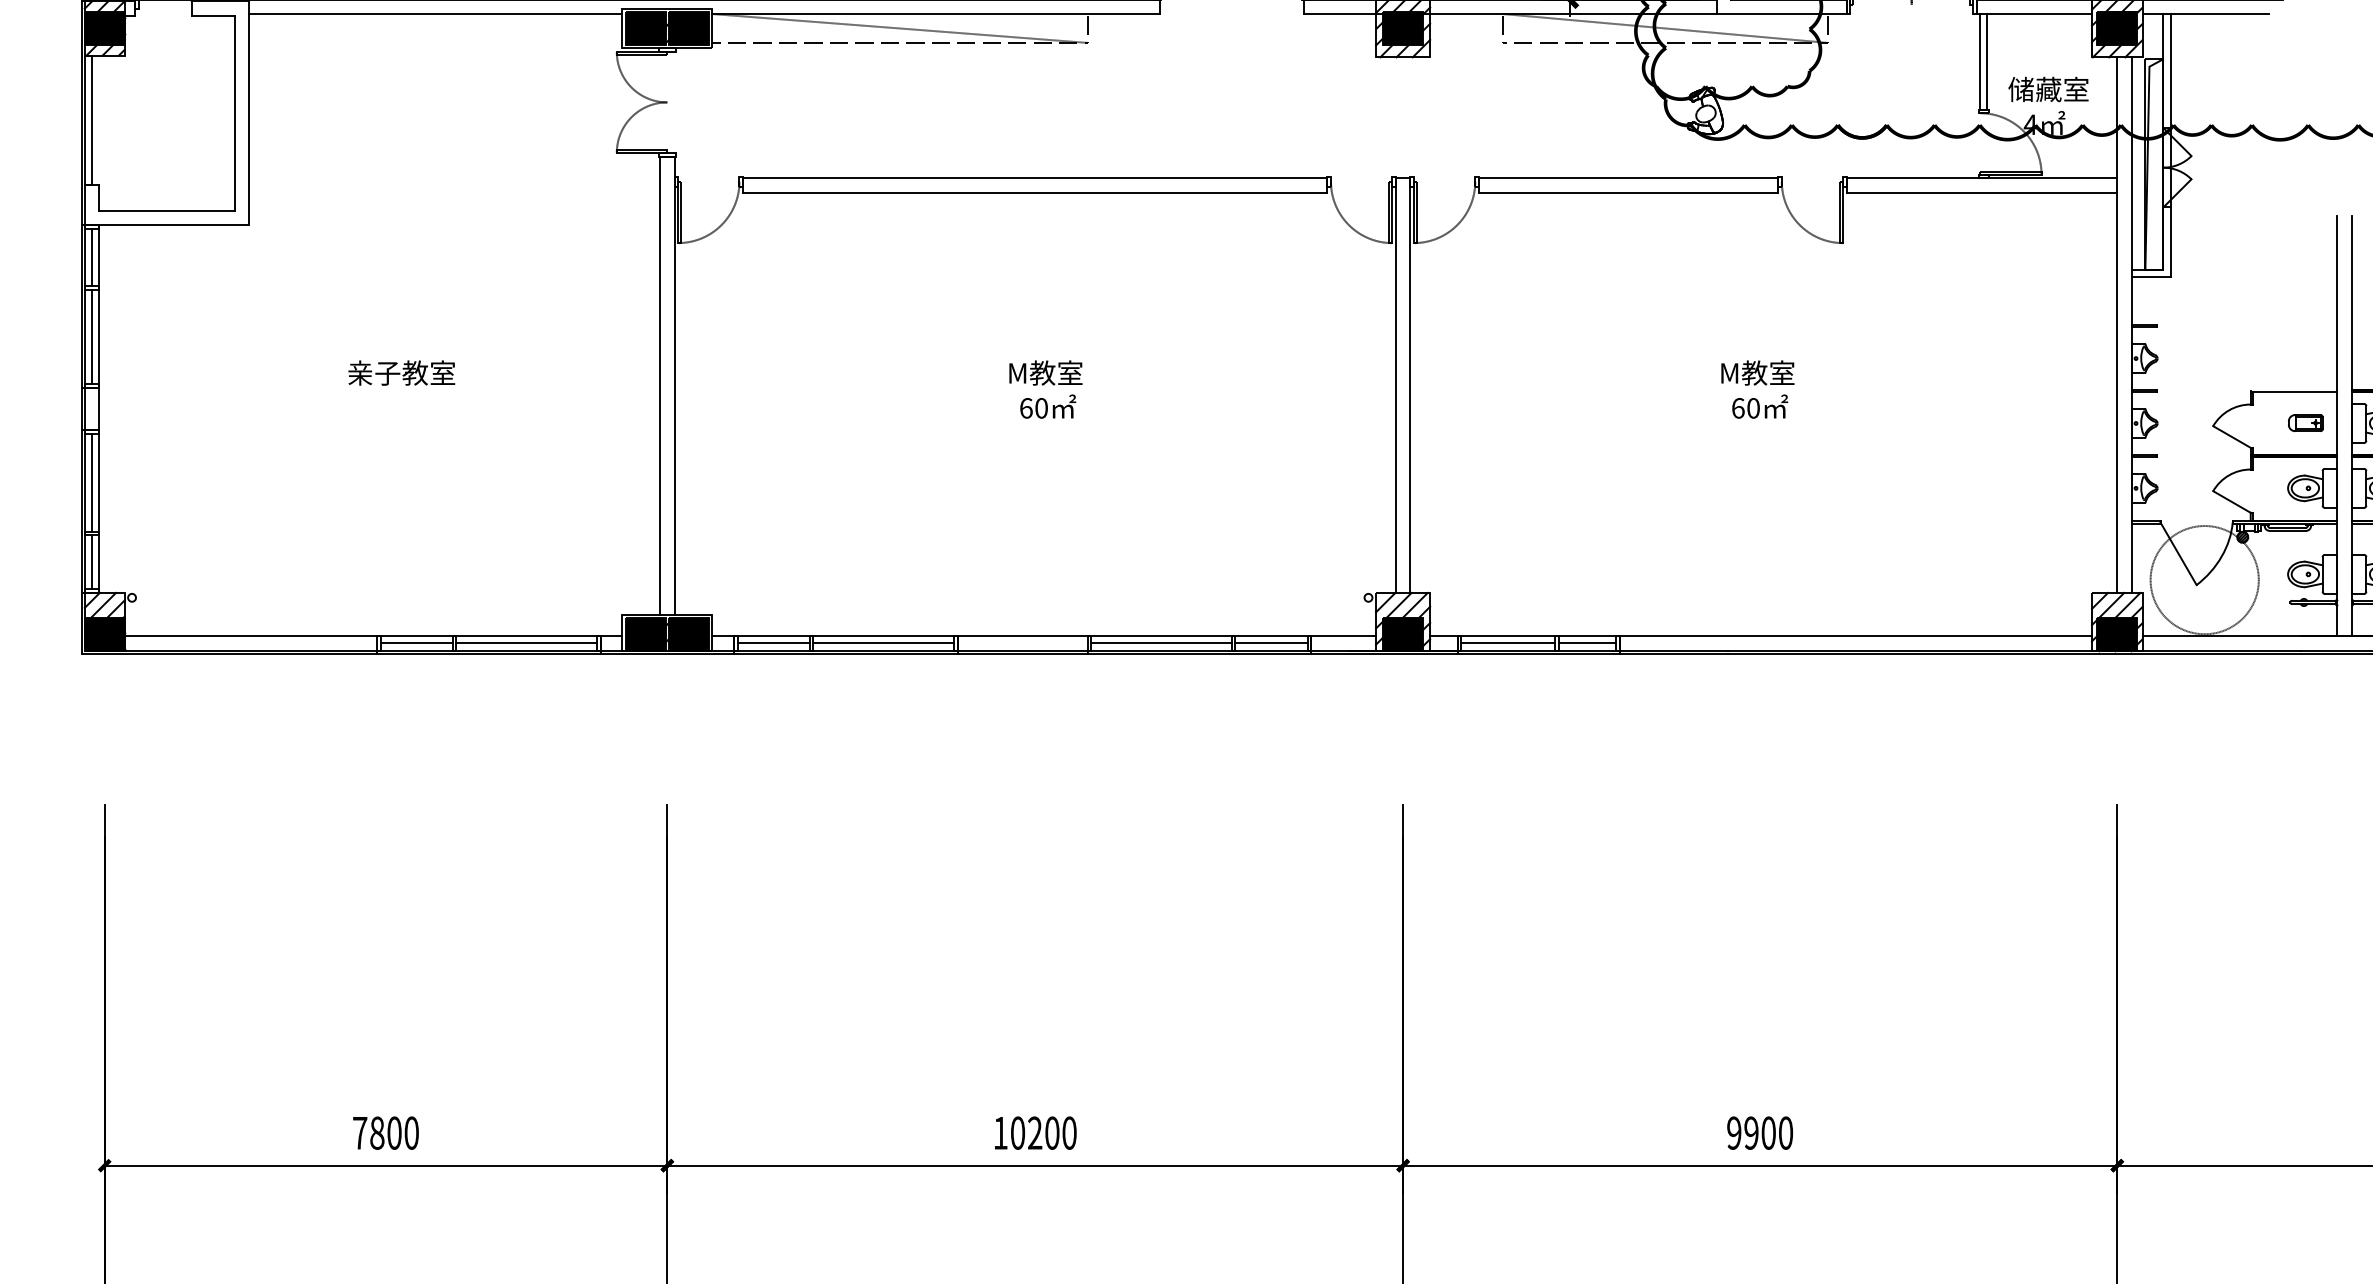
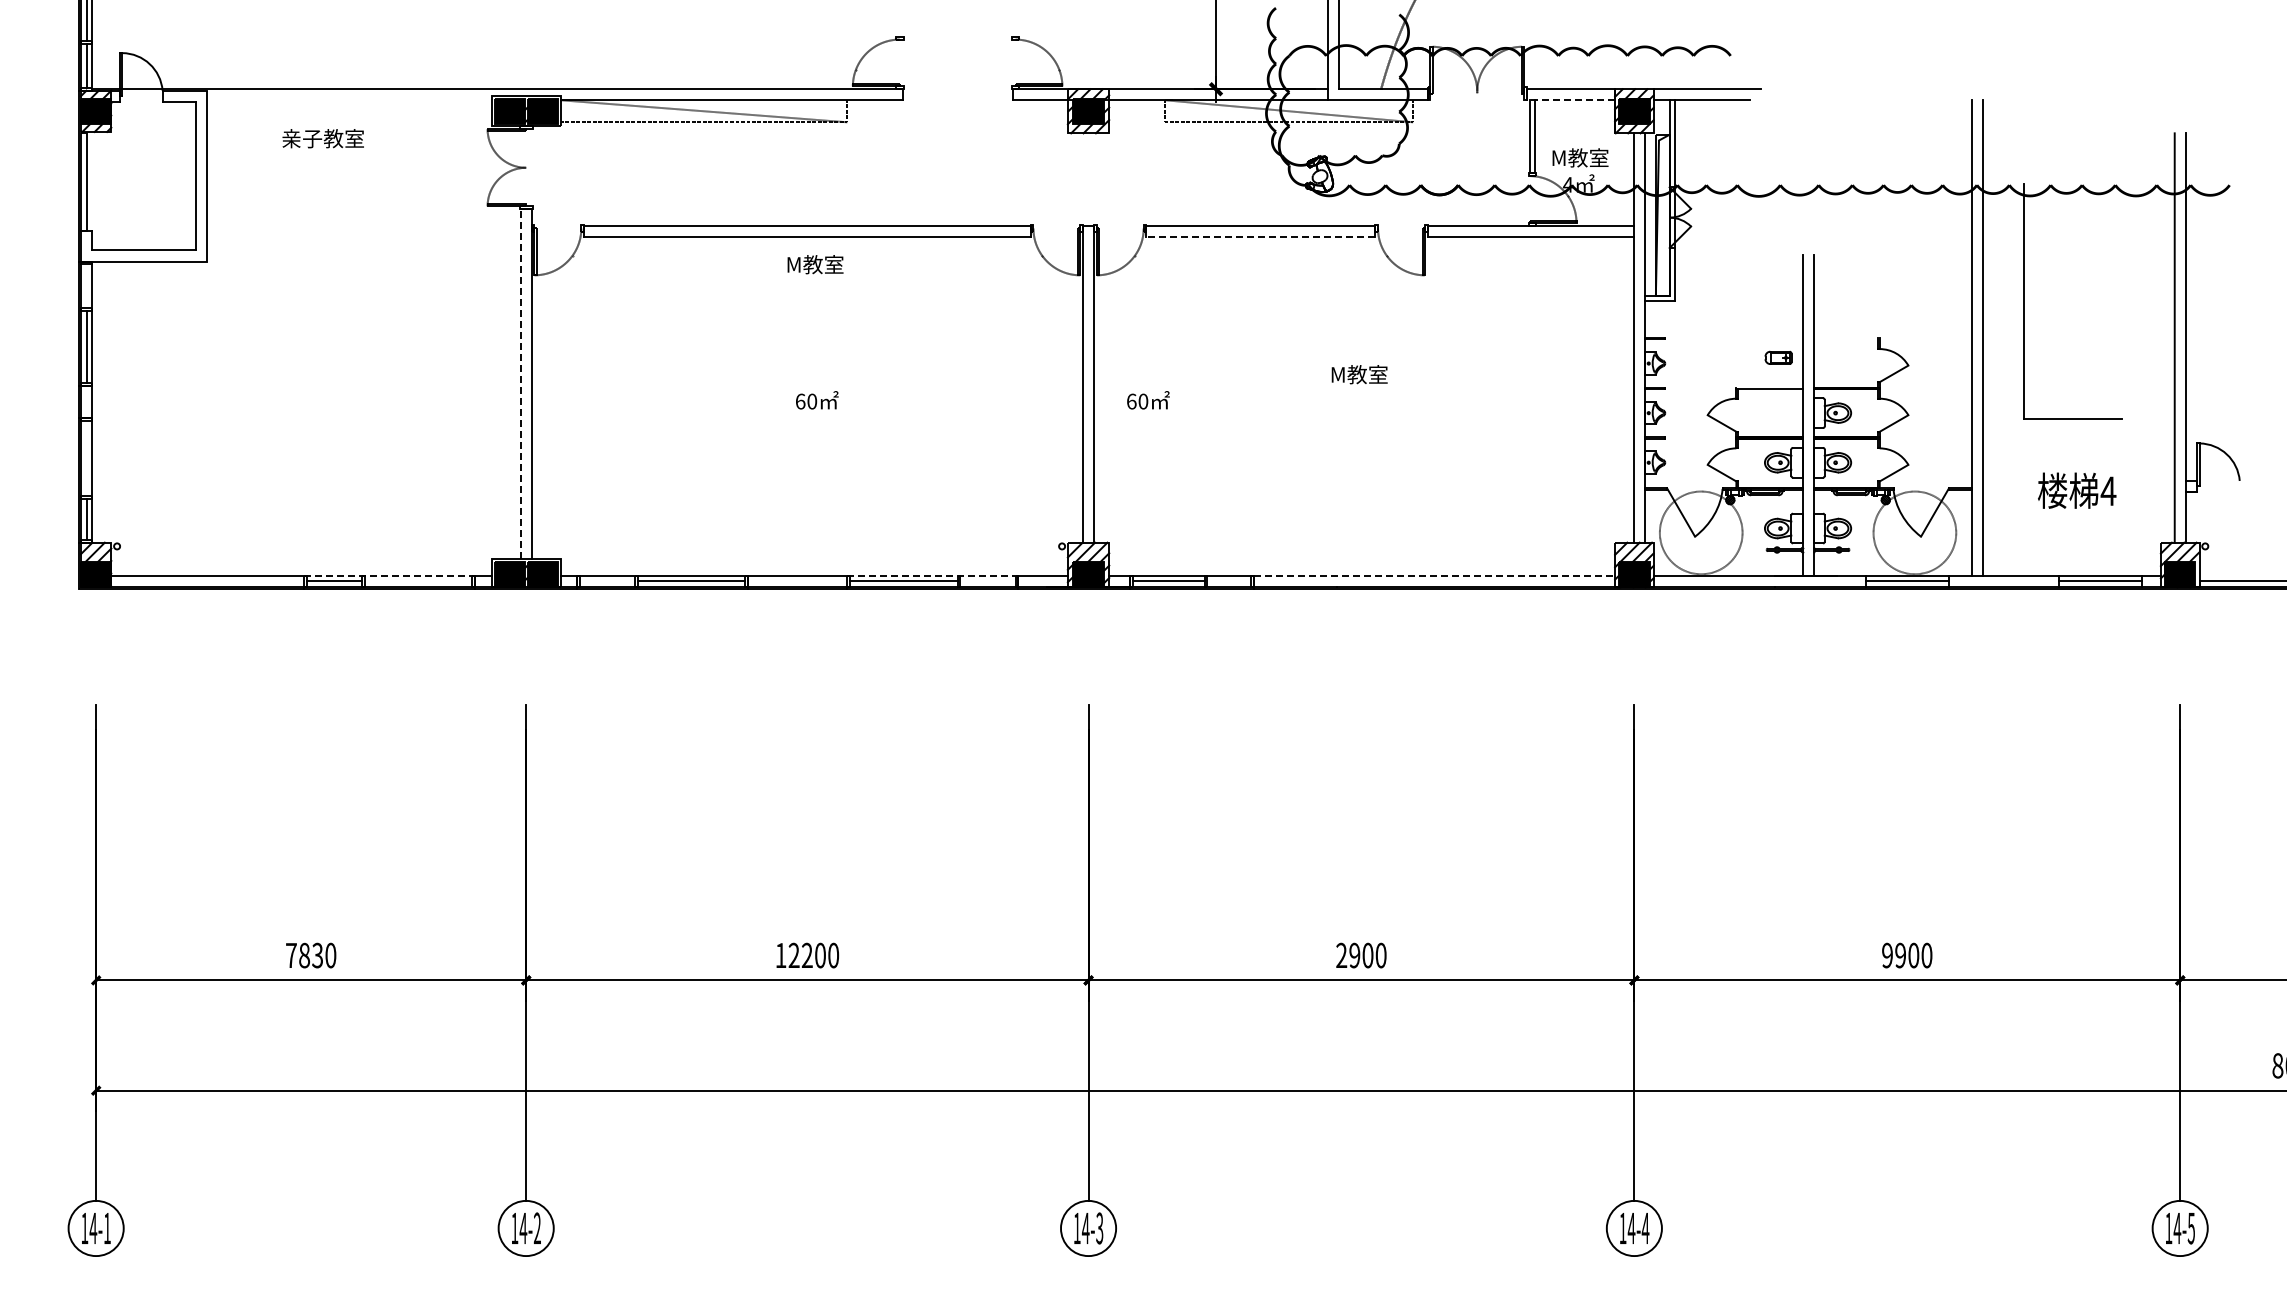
line: (434, 14) -> (348, 100), removed
line: (2033, 14) -> (1570, 100), solid -> dashed
text: (2048, 88) -> (1581, 157), 储藏室 -> M教室
line: (1628, 192) -> (1260, 236), solid -> dashed
line: (92, 257) -> (86, 286), removed
text: (400, 372) -> (322, 138), moved
text: (1045, 372) -> (815, 264), moved
line: (659, 384) -> (520, 383), solid -> dashed
text: (1760, 406) -> (1148, 400), moved
part: (2305, 422) -> (1778, 357), moved
line: (92, 481) -> (86, 457), removed
line: (489, 635) -> (390, 575), solid -> dashed
line: (1200, 635) -> (933, 575), solid -> dashed
line: (1857, 635) -> (1435, 575), solid -> dashed
line: (526, 643) -> (418, 581), removed
line: (773, 643) -> (607, 581), removed
line: (1270, 643) -> (987, 581), removed
line: (1587, 643) -> (1229, 581), removed
text: (394, 1133) -> (317, 955), 7800 -> 7830
text: (1017, 1133) -> (793, 955), 10200 -> 12200
text: (1734, 1133) -> (1341, 955), 9900 -> 2900

